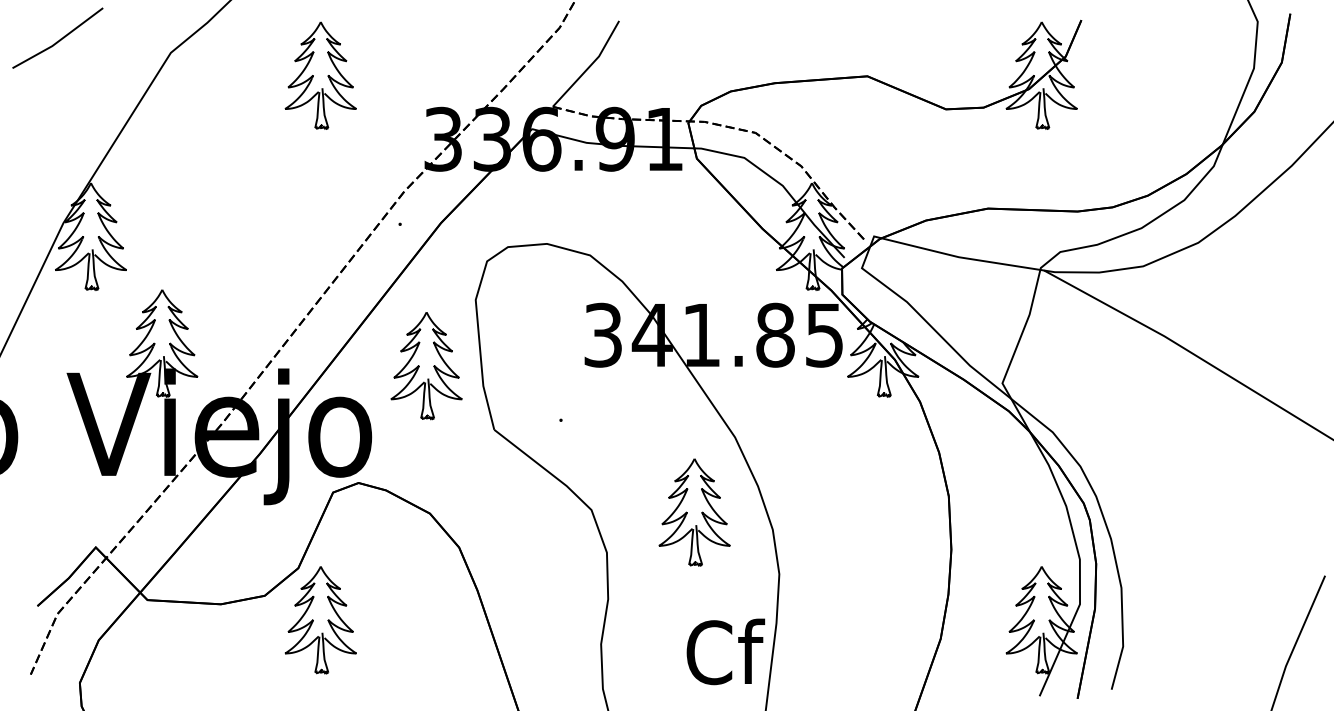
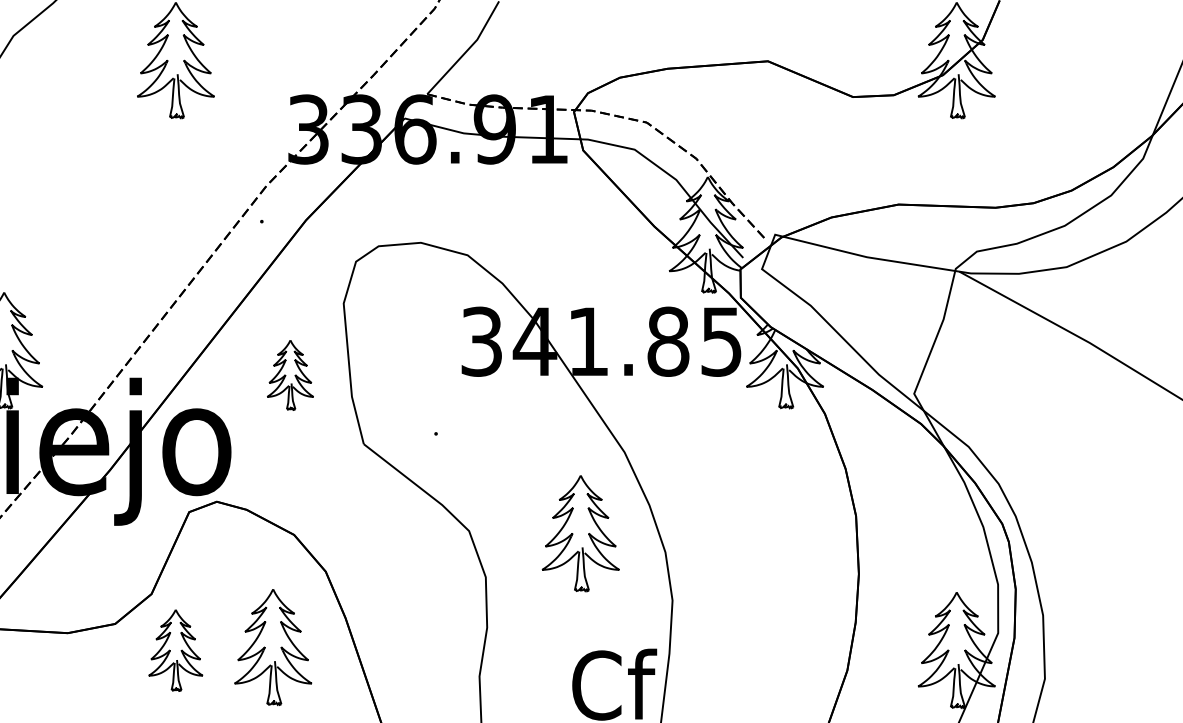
part: (426, 366) -> (290, 375), size x0.6
part: (410, 617) -> (273, 647), added
part: (320, 620) -> (175, 650), size x0.7

